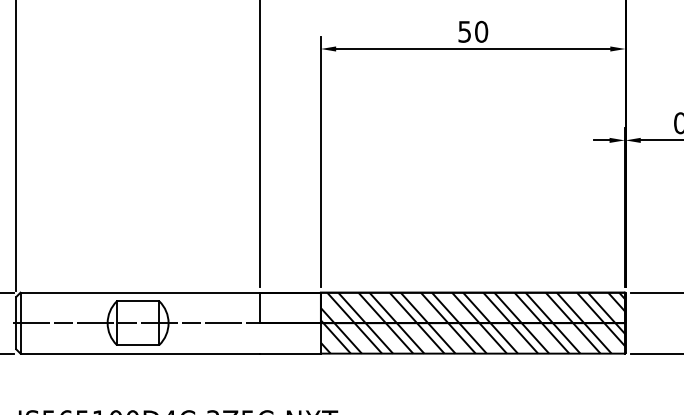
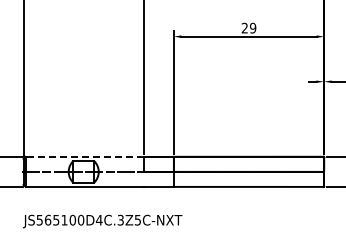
text: (472, 30) -> (248, 27), 50 -> 29
line: (139, 291) -> (84, 156), solid -> dashed
hatch: (472, 322) -> (248, 171), removed

